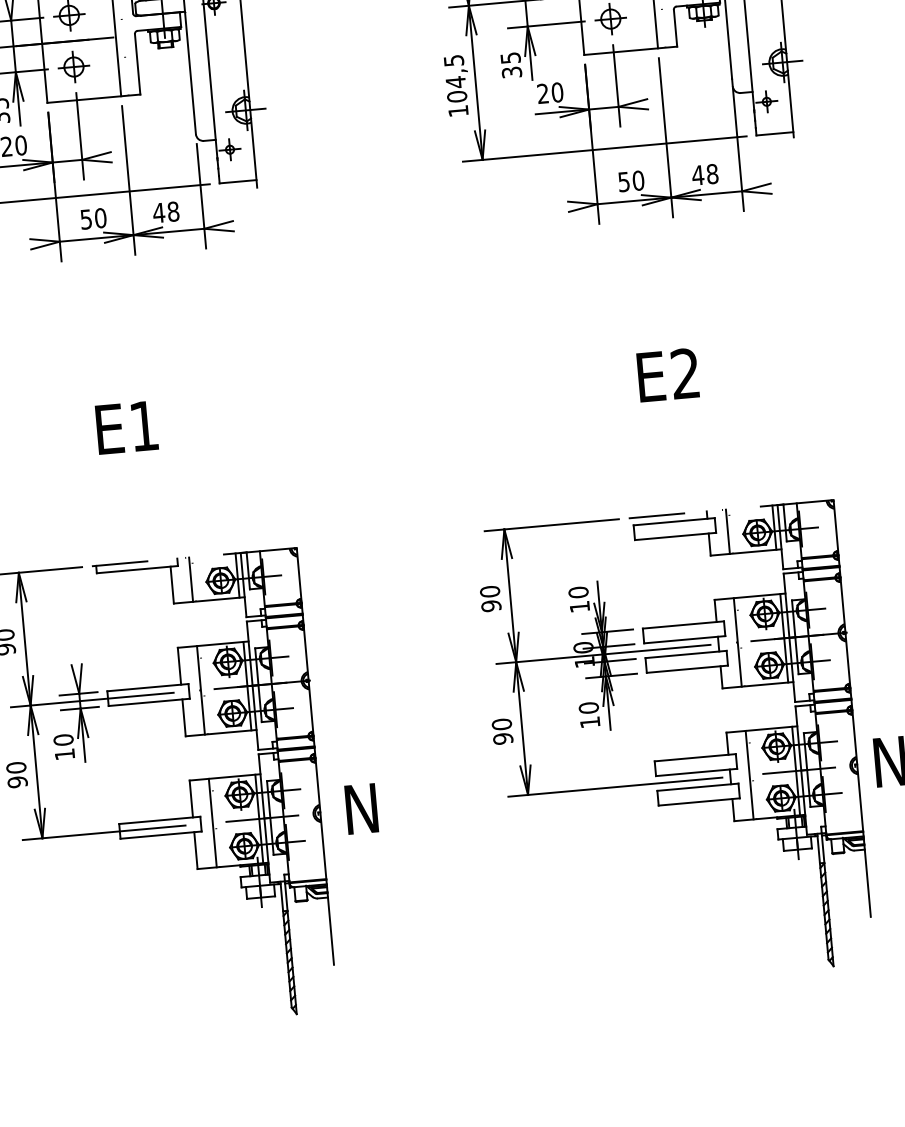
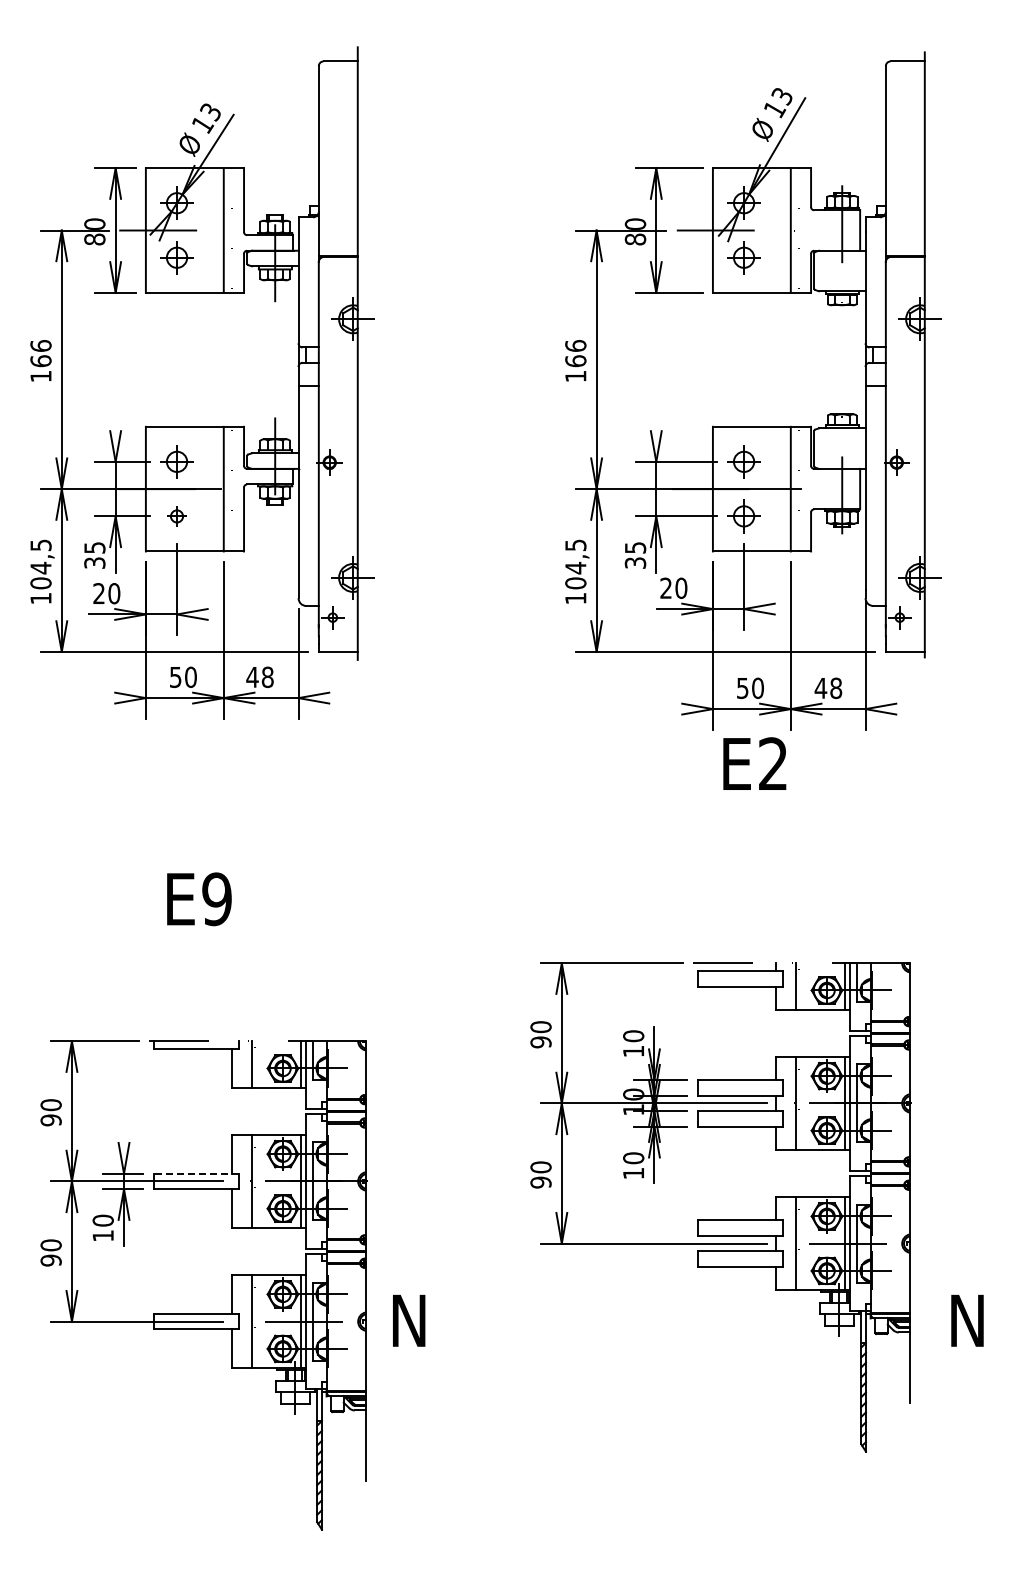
part: (73, 67) -> (176, 516), size x0.6
text: (667, 374) -> (754, 763), moved
text: (143, 426) -> (216, 899), E1 -> E9
line: (147, 687) -> (196, 1173), solid -> dashed
part: (676, 758) -> (720, 1219), moved

